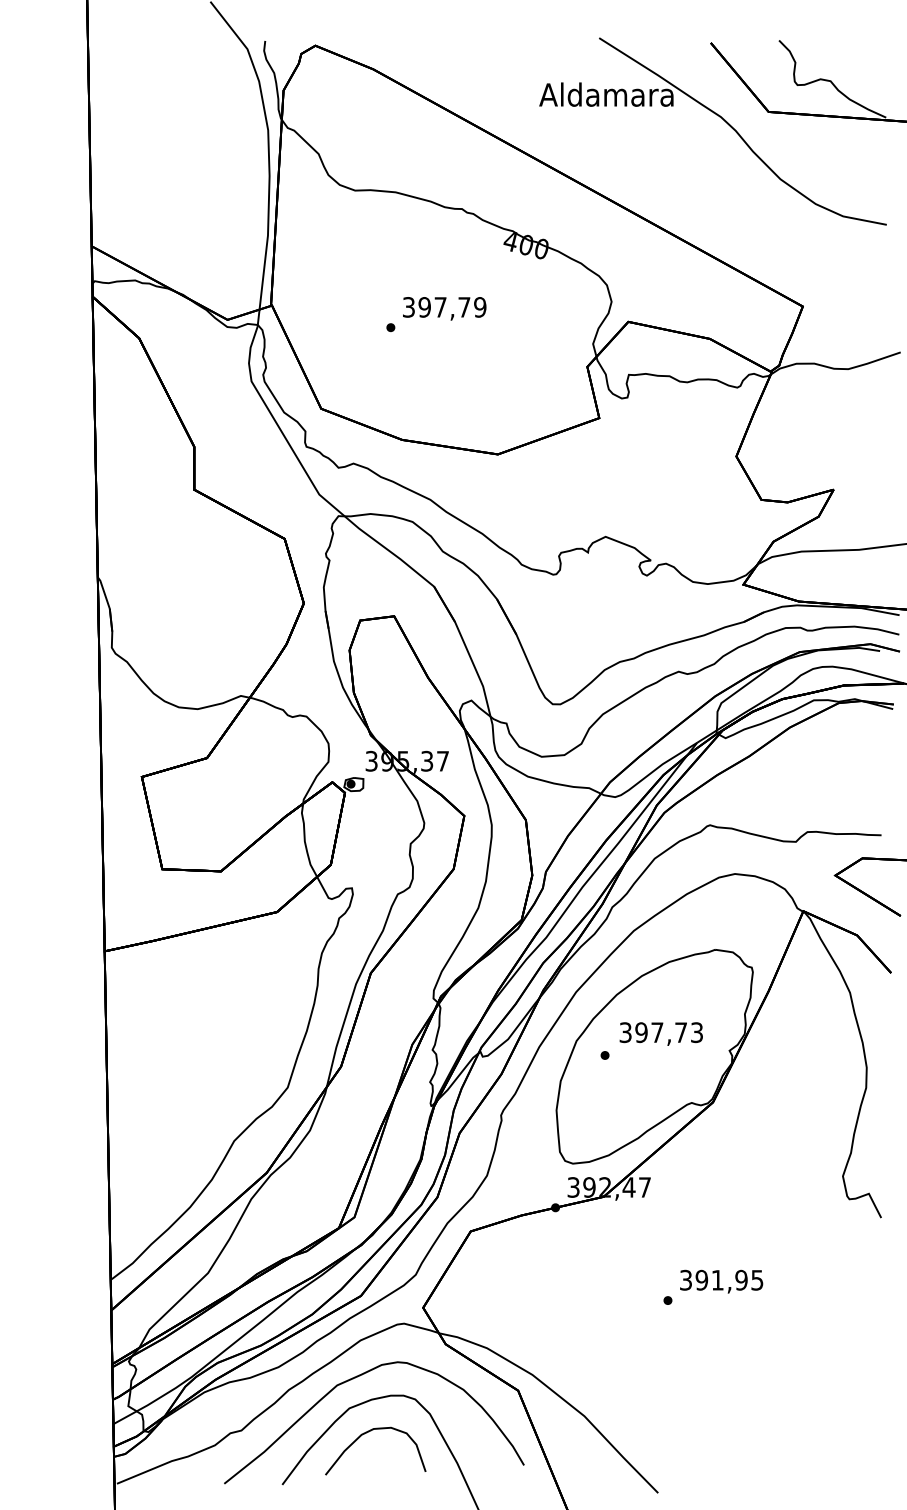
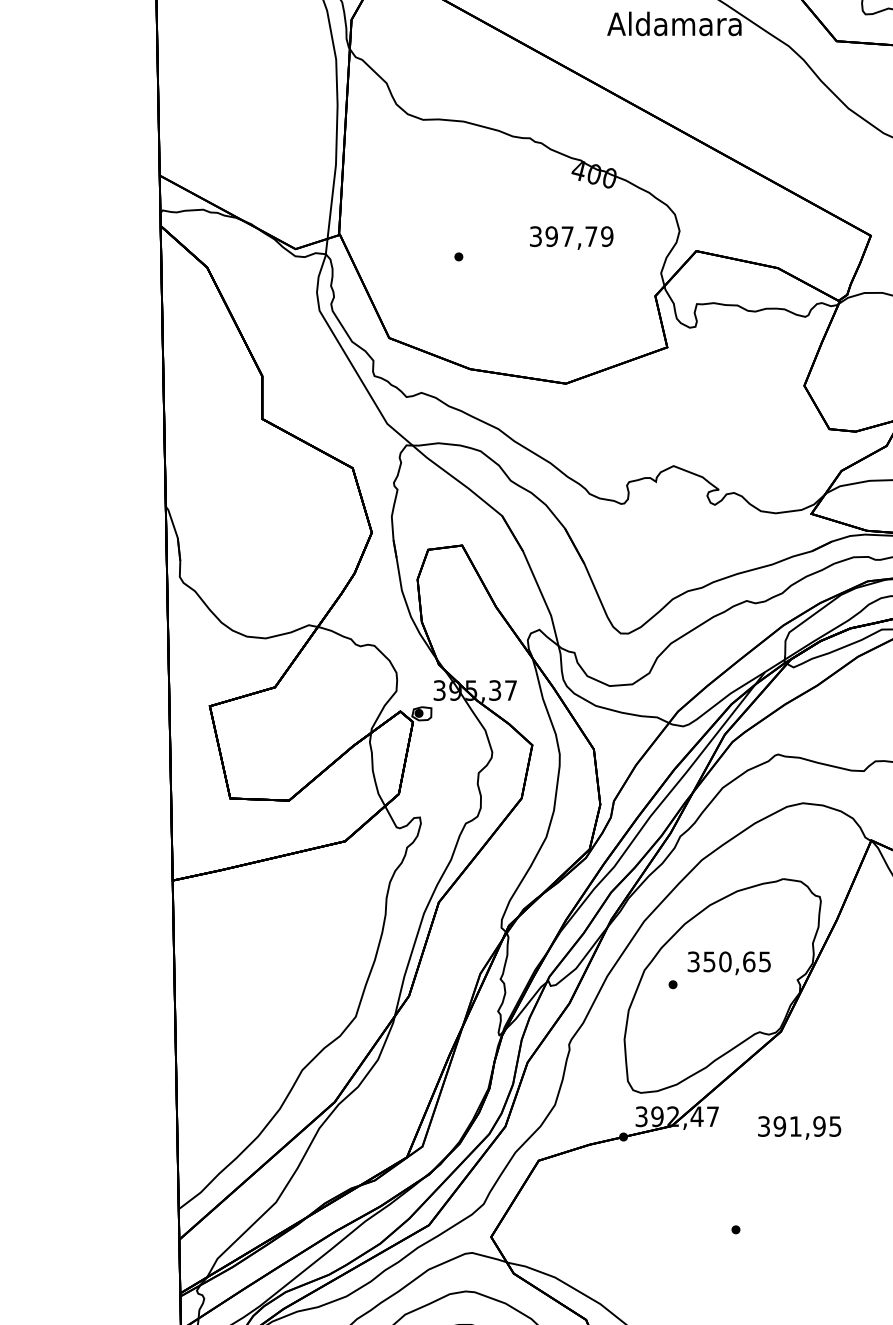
text: (444, 308) -> (571, 237), moved
text: (668, 1032) -> (736, 961), 397,73 -> 350,65
text: (721, 1281) -> (799, 1127), moved

